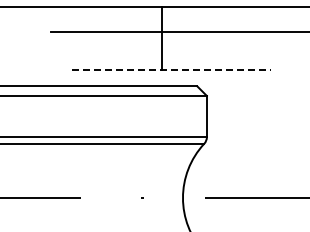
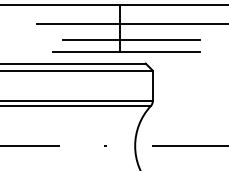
line: (177, 54) -> (131, 40), added
line: (171, 70) -> (126, 51), dashed -> solid

